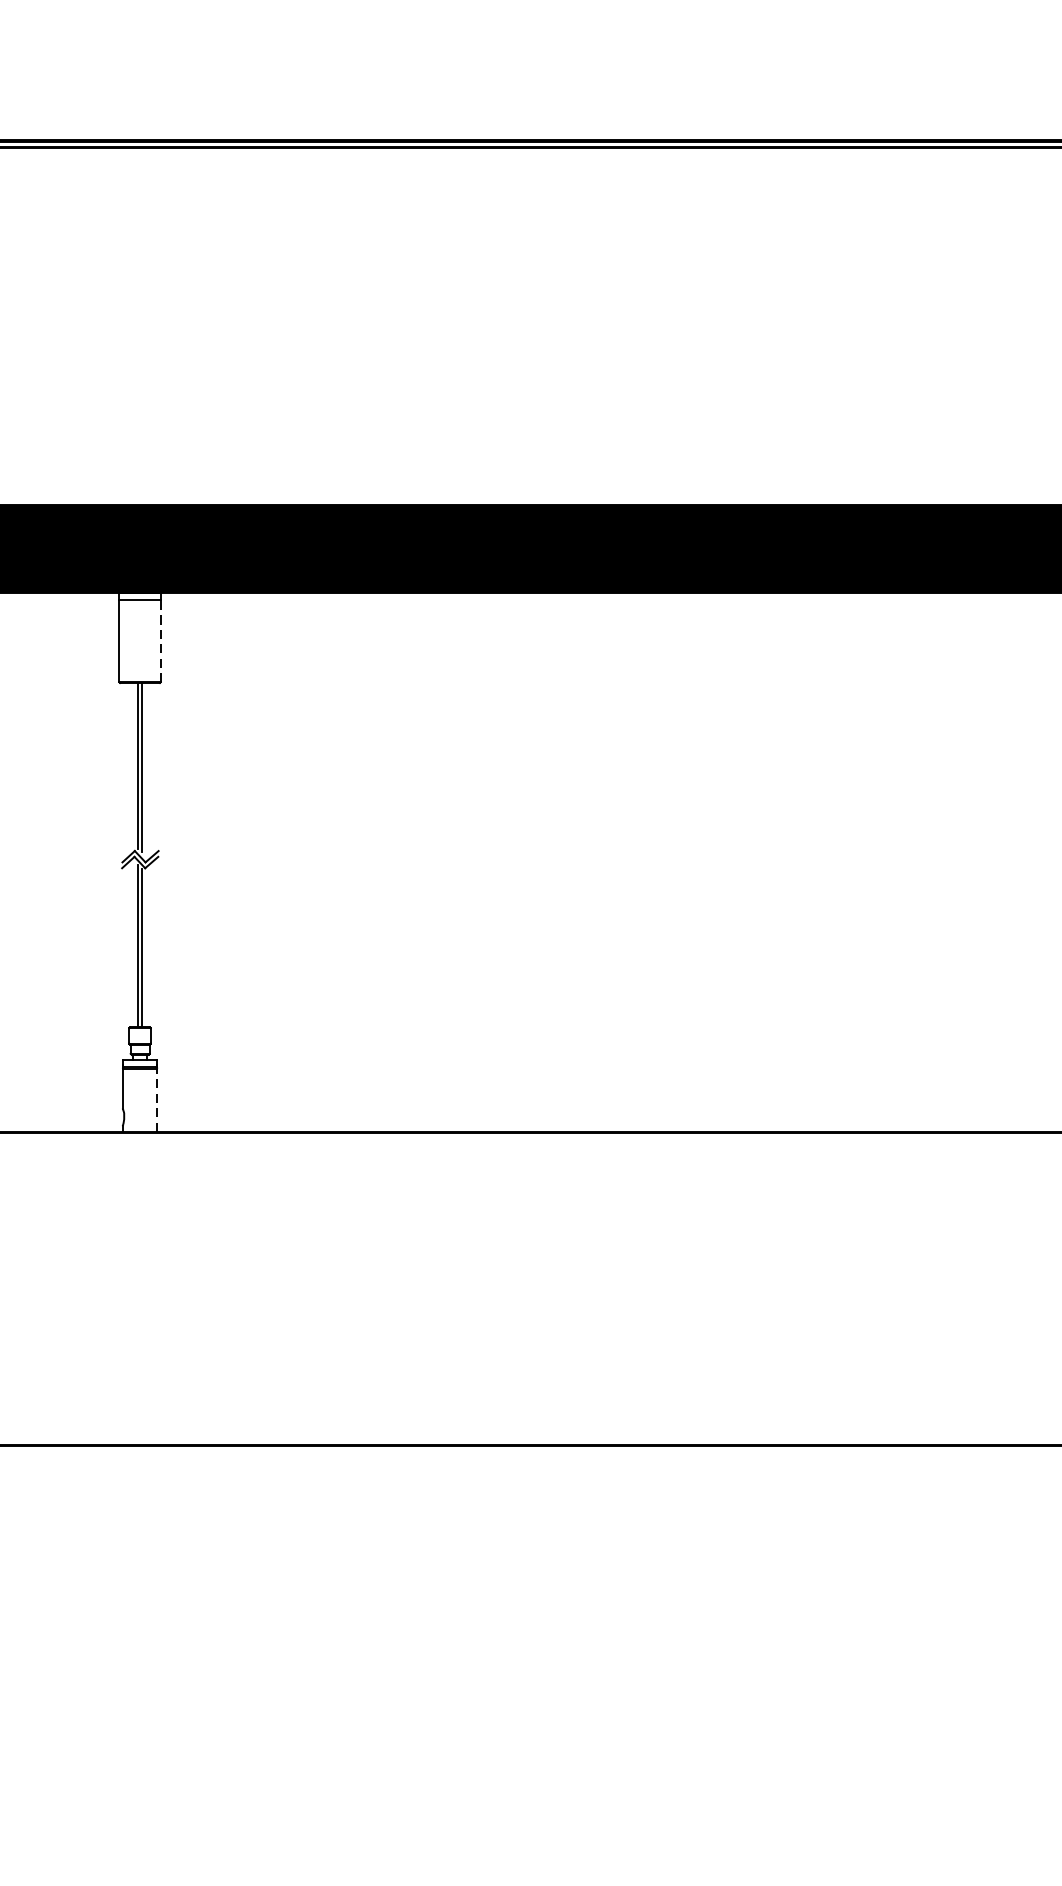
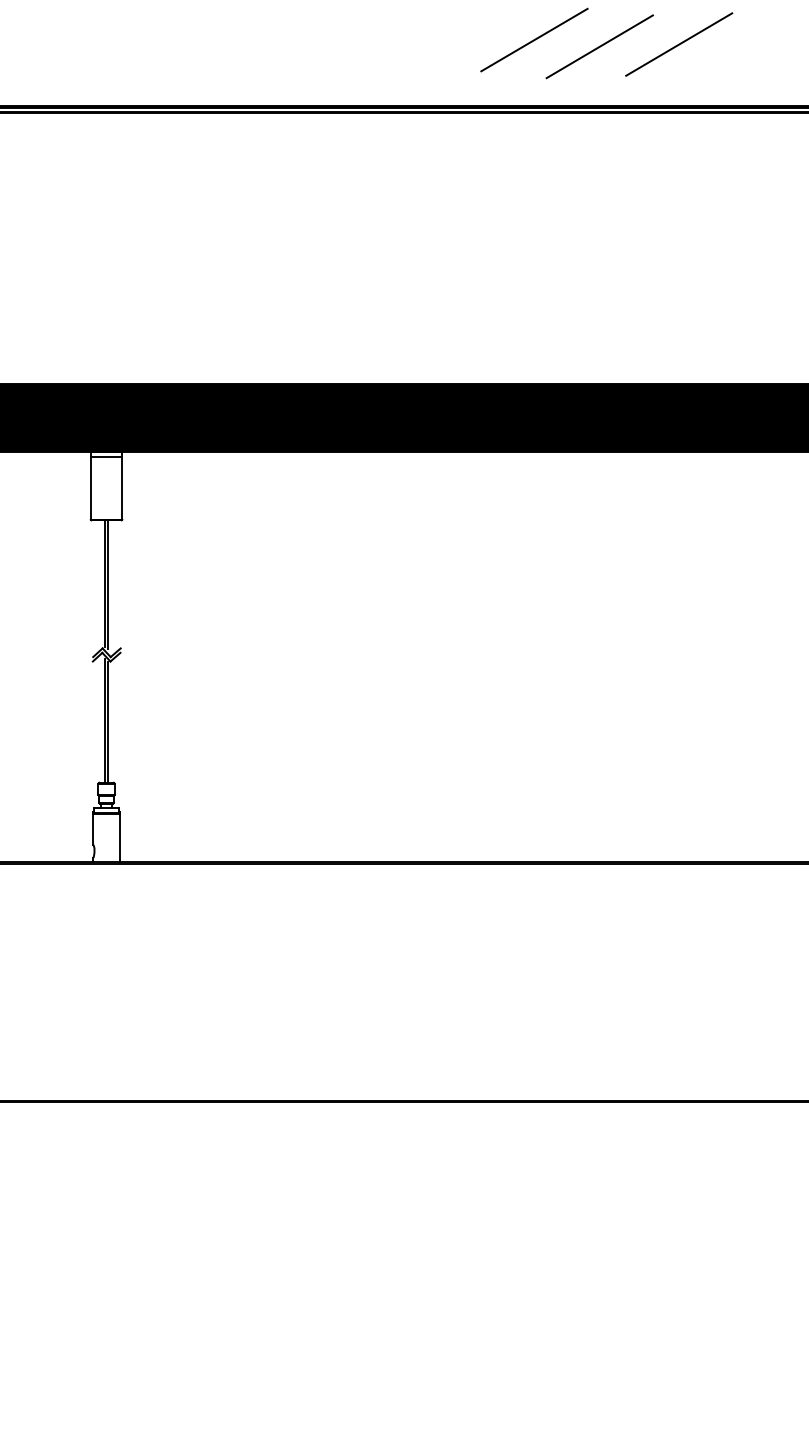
line: (701, 52) -> (534, 39), added
line: (891, 58) -> (679, 44), added
line: (786, 61) -> (599, 46), added
line: (160, 641) -> (122, 488), dashed -> solid
line: (157, 1099) -> (119, 837), dashed -> solid

